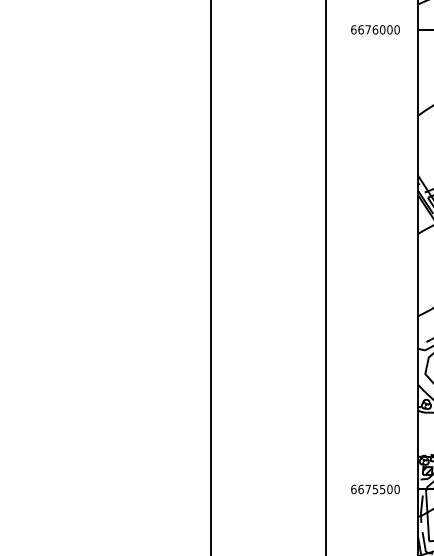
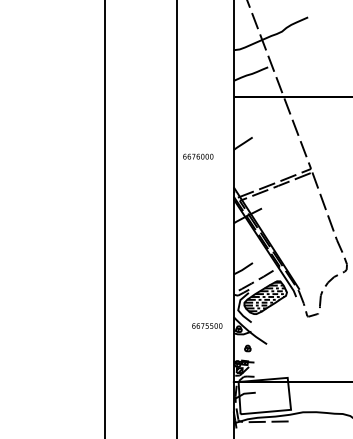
text: (375, 29) -> (198, 156), moved
text: (375, 488) -> (207, 325), moved

